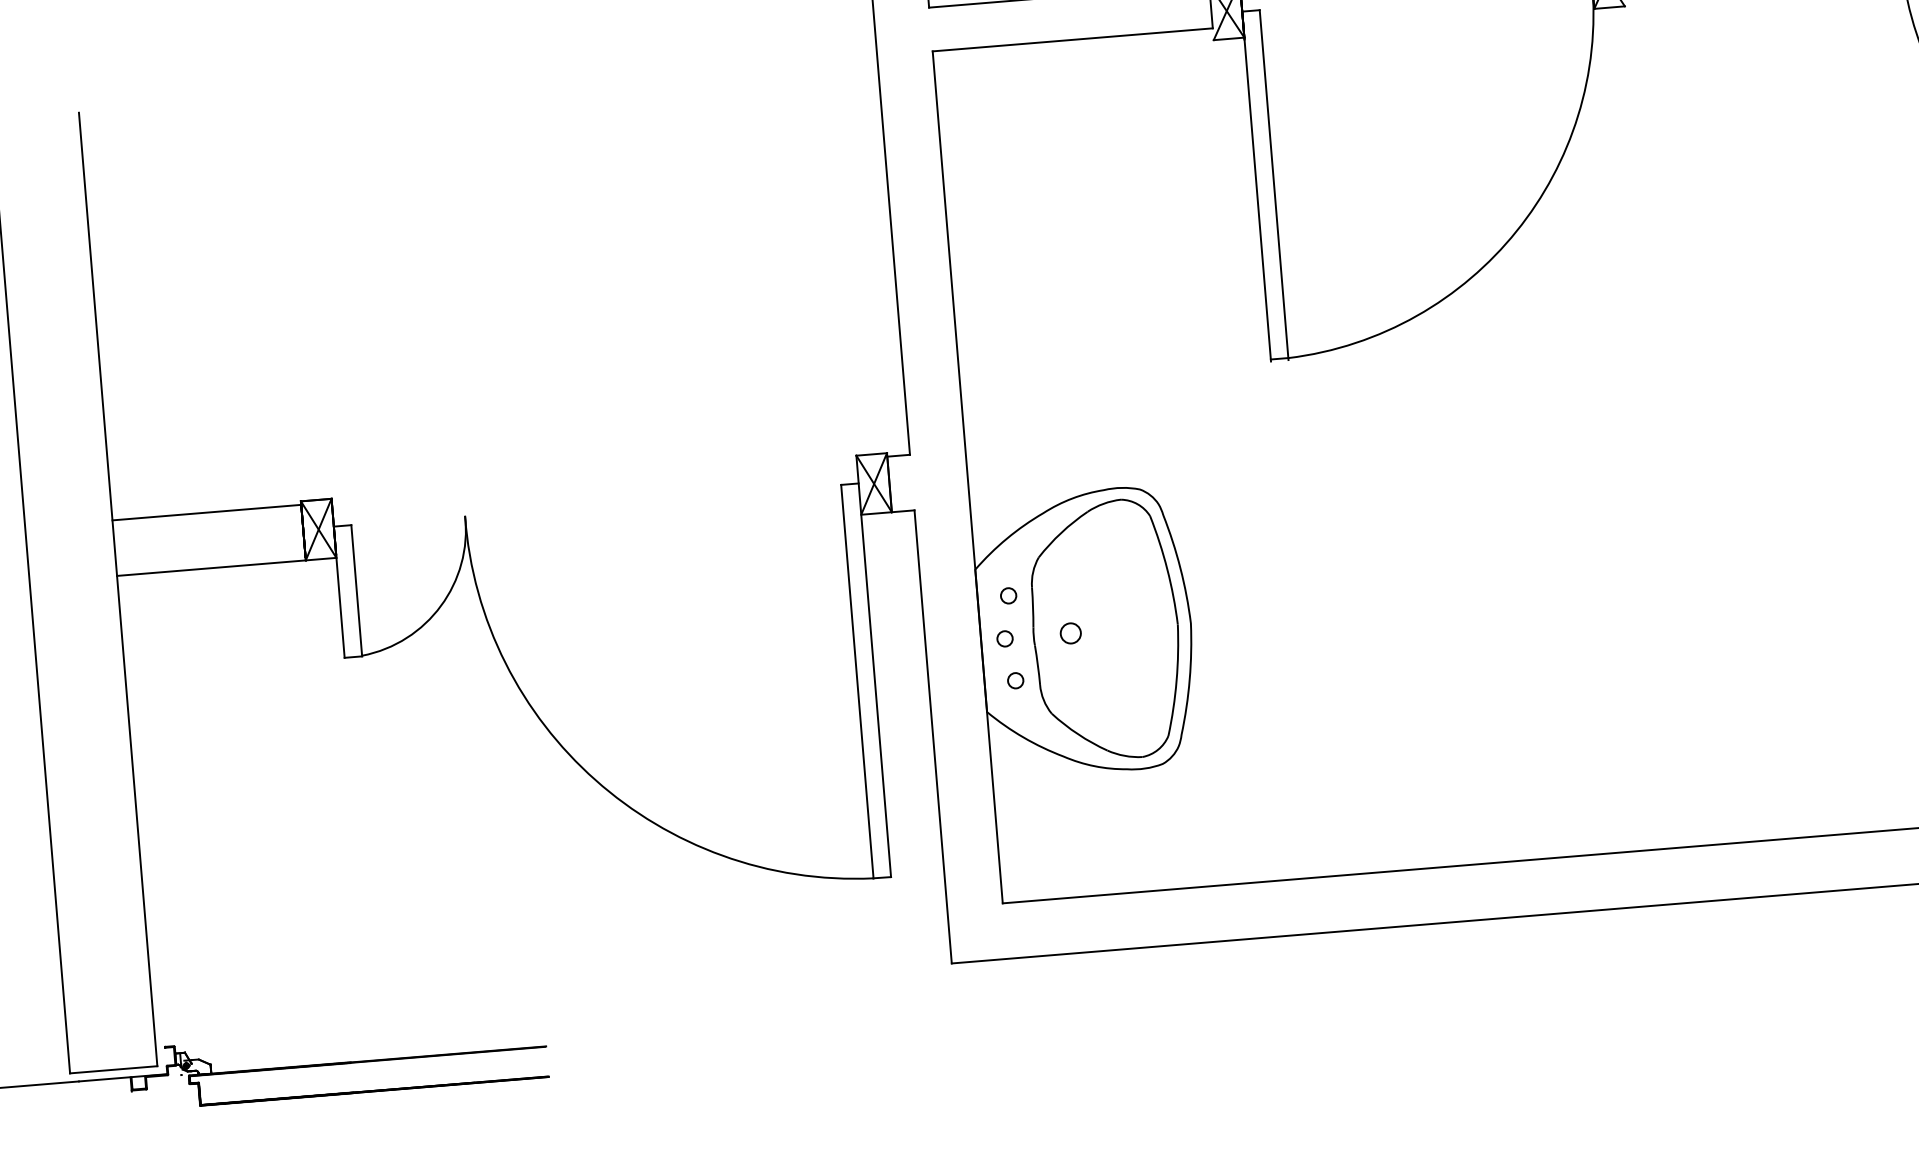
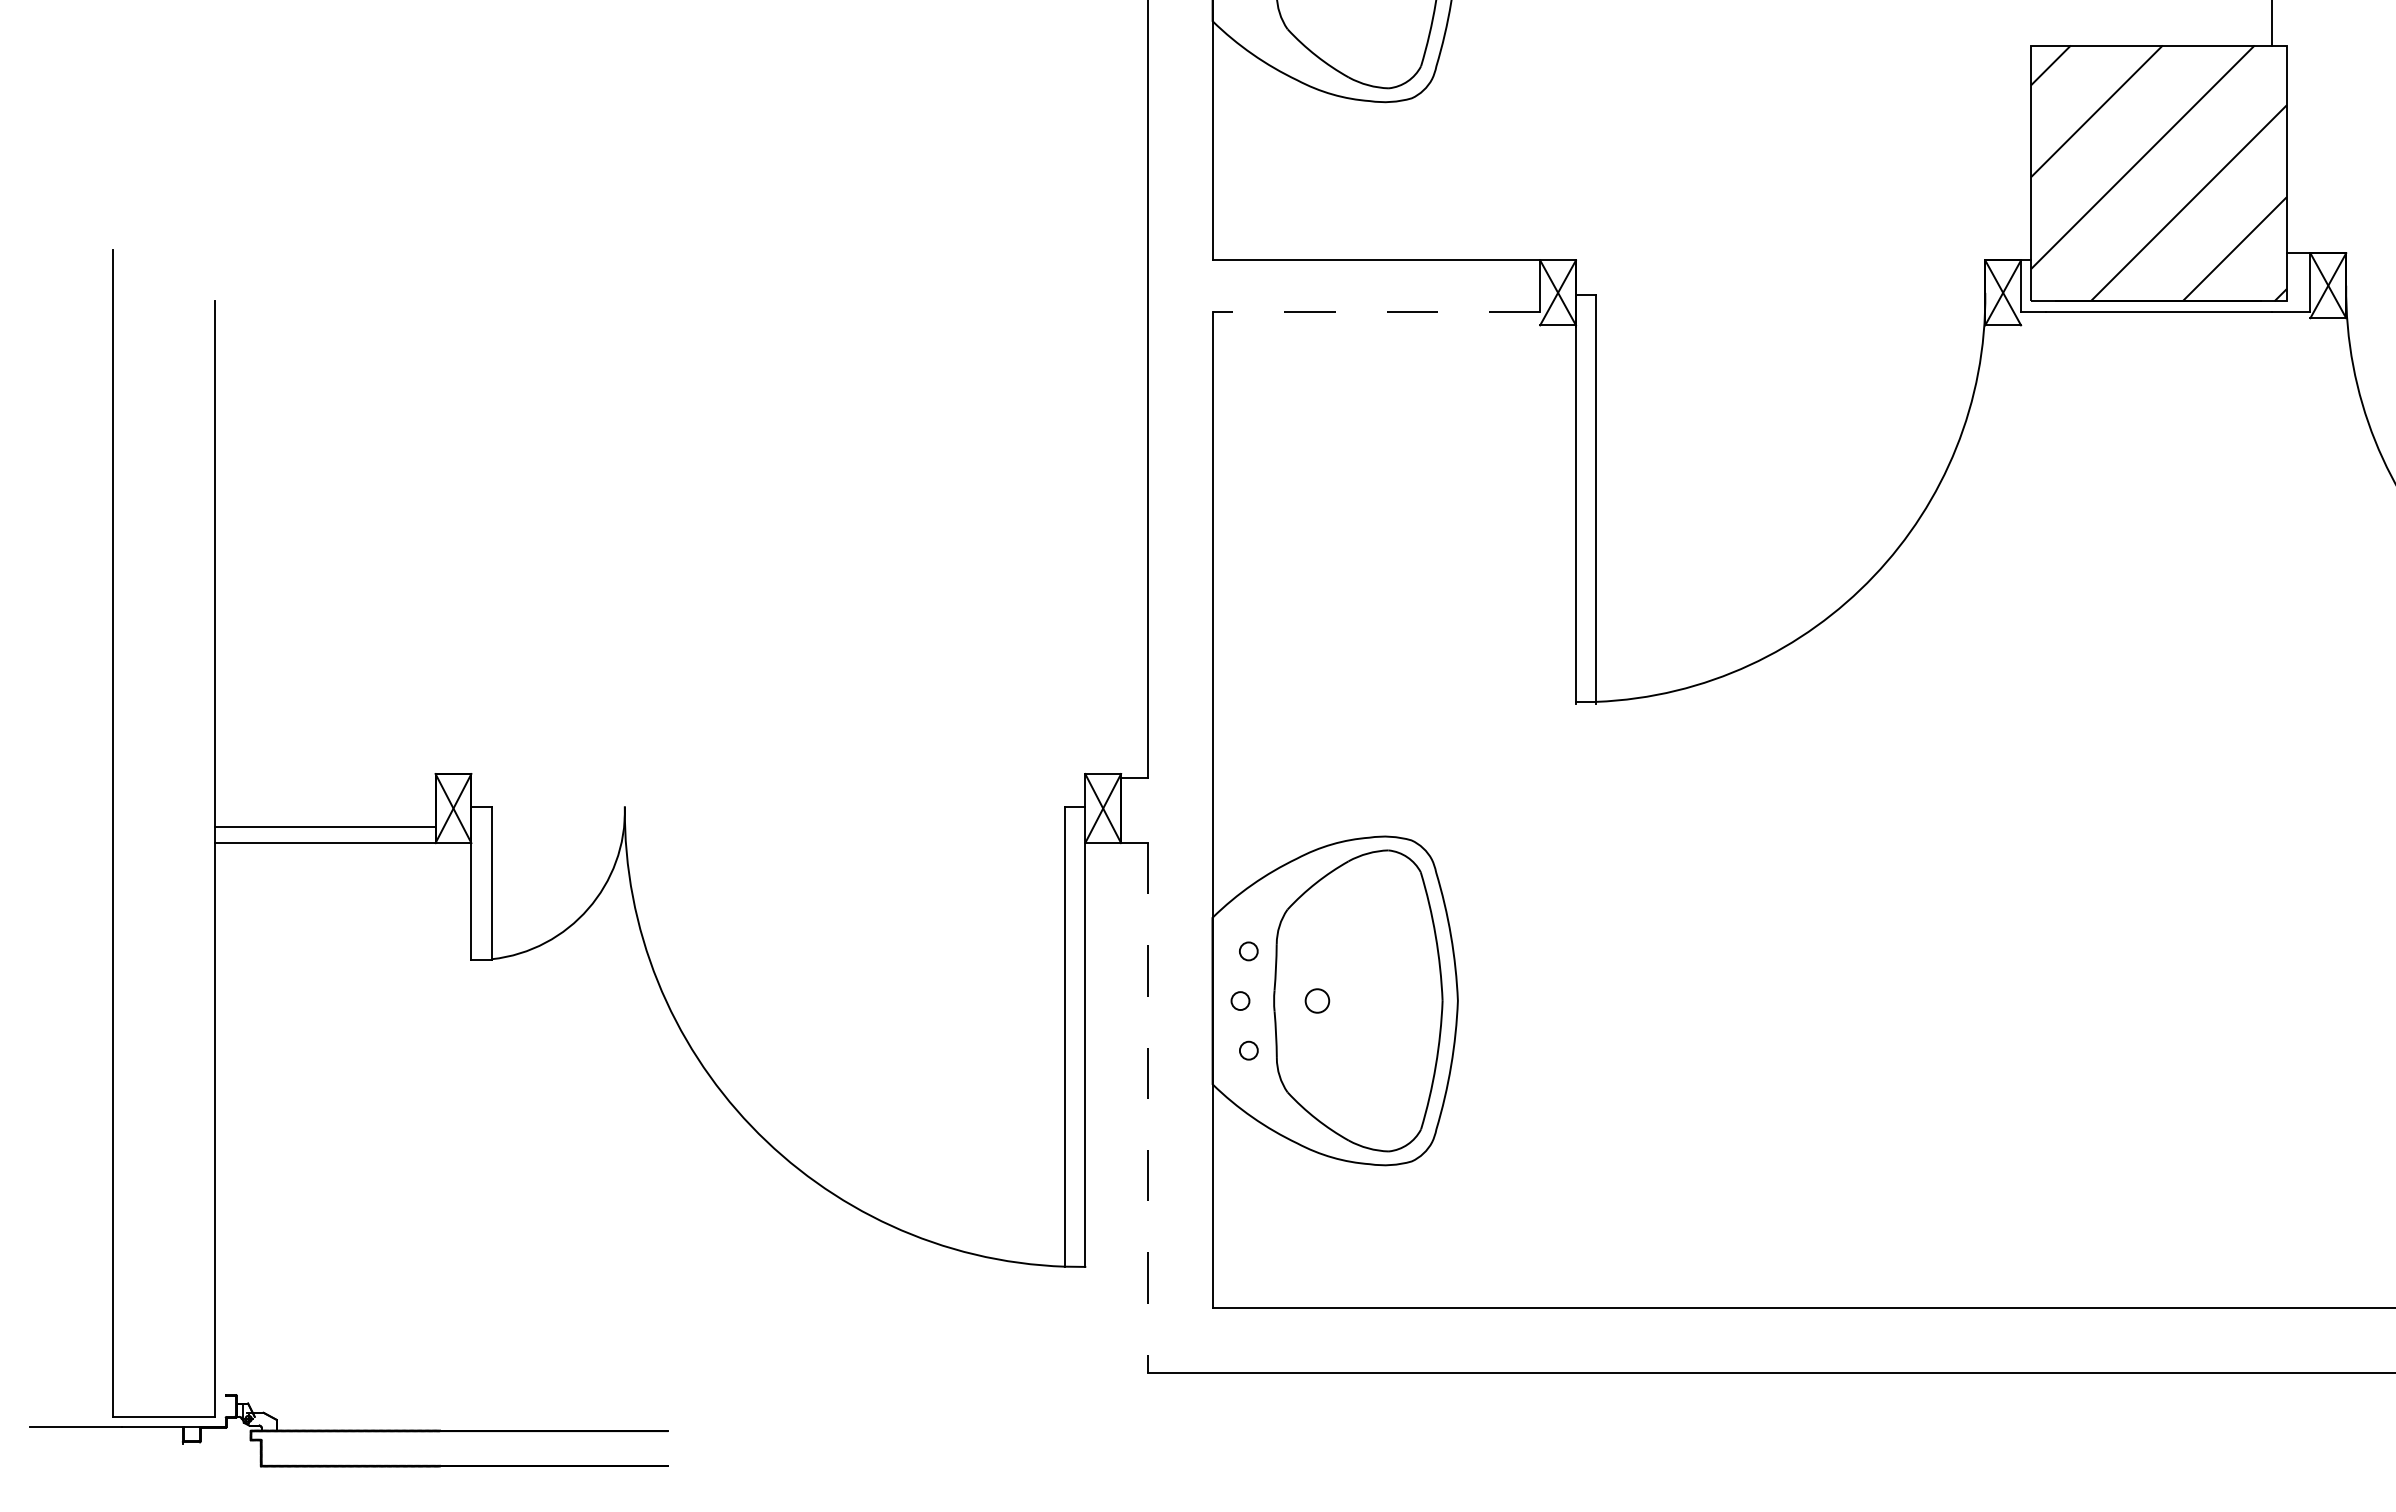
line: (1072, 39) -> (1376, 311), solid -> dashed
line: (206, 513) -> (324, 827), moved
line: (933, 737) -> (1147, 1108), solid -> dashed

